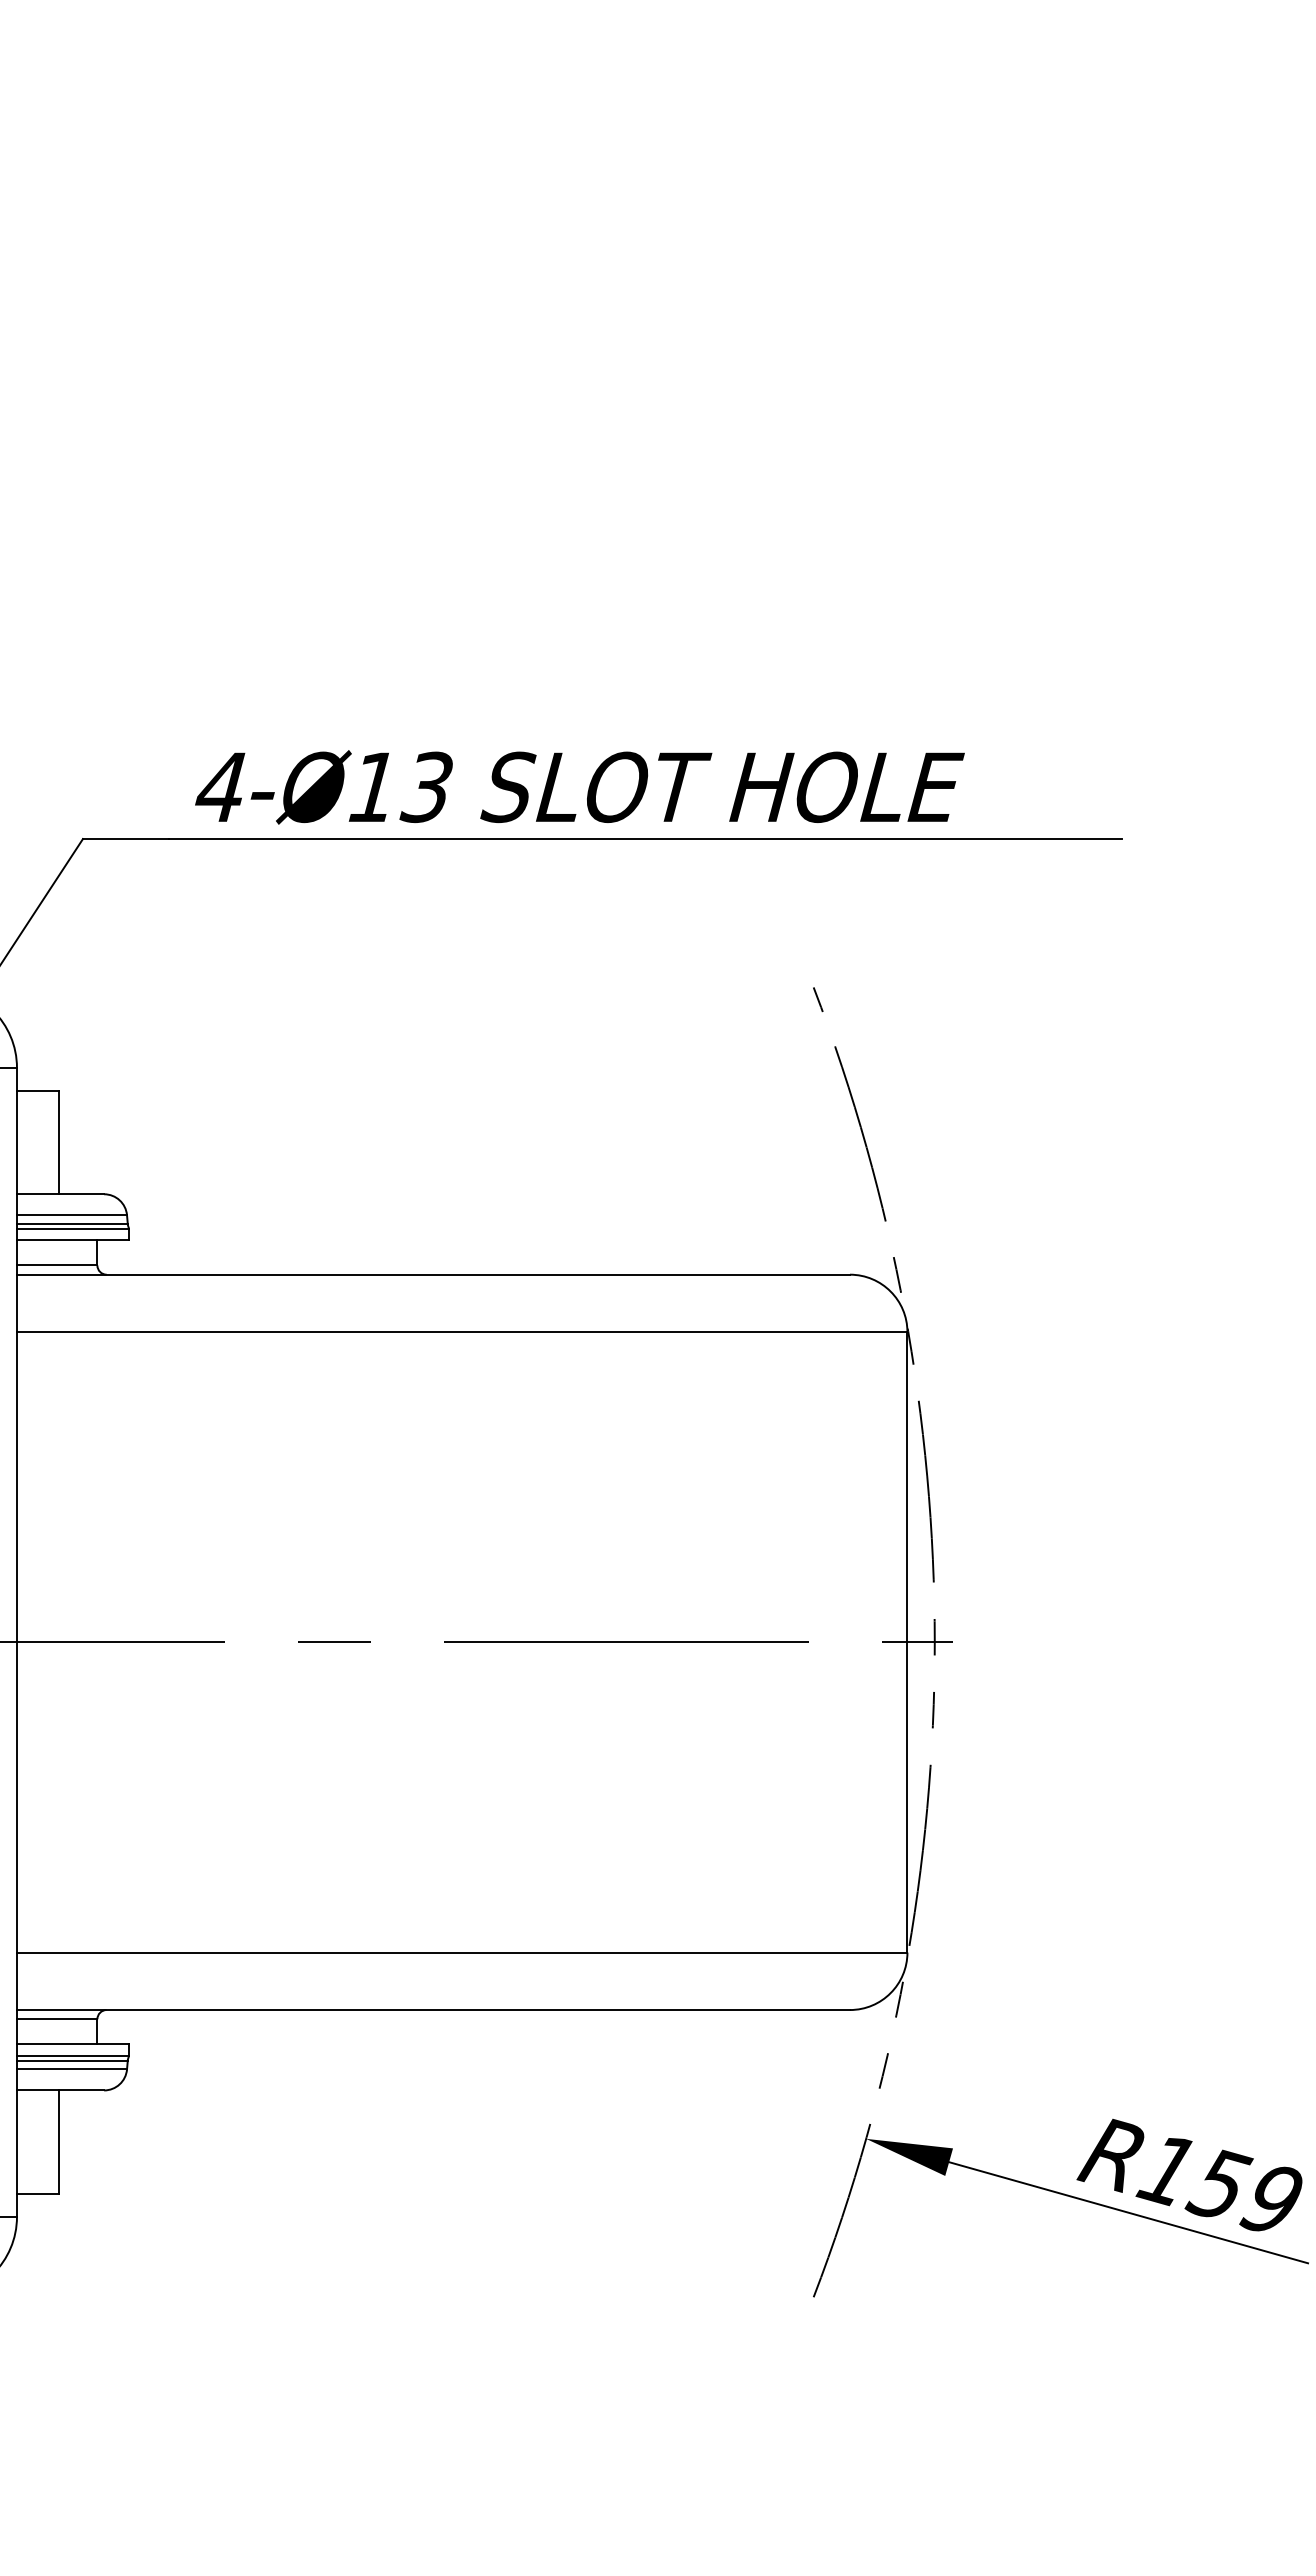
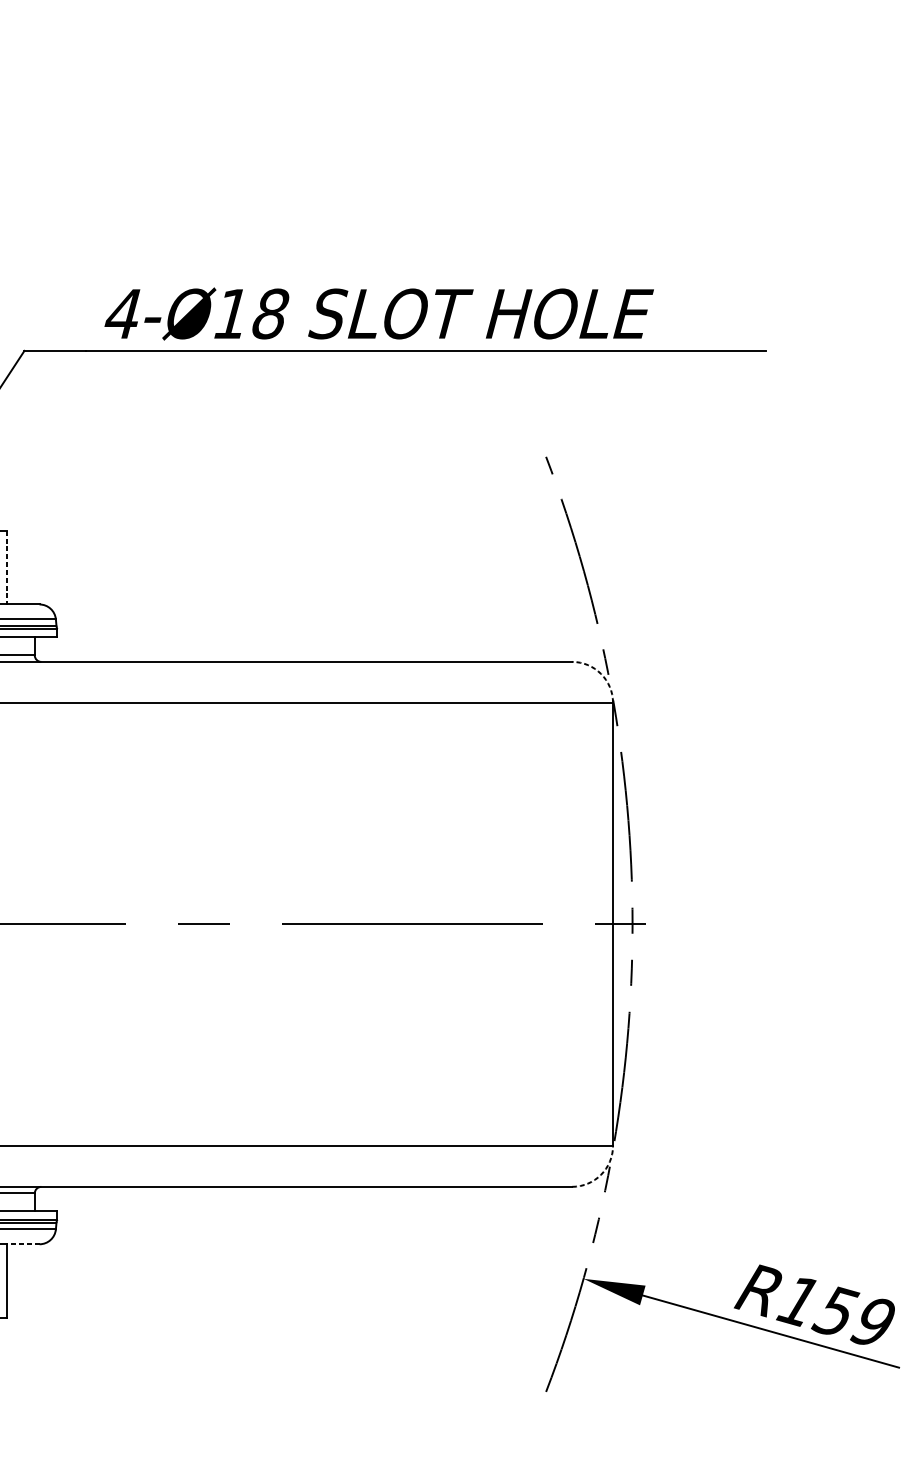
text: (426, 787) -> (269, 314), 4-Ø13 -> 4-Ø18
line: (58, 1142) -> (6, 567), solid -> dashed
arc: (890, 1291) -> (600, 673), solid -> dashed
arc: (890, 1993) -> (600, 1175), solid -> dashed
line: (81, 2090) -> (23, 1244), solid -> dashed

